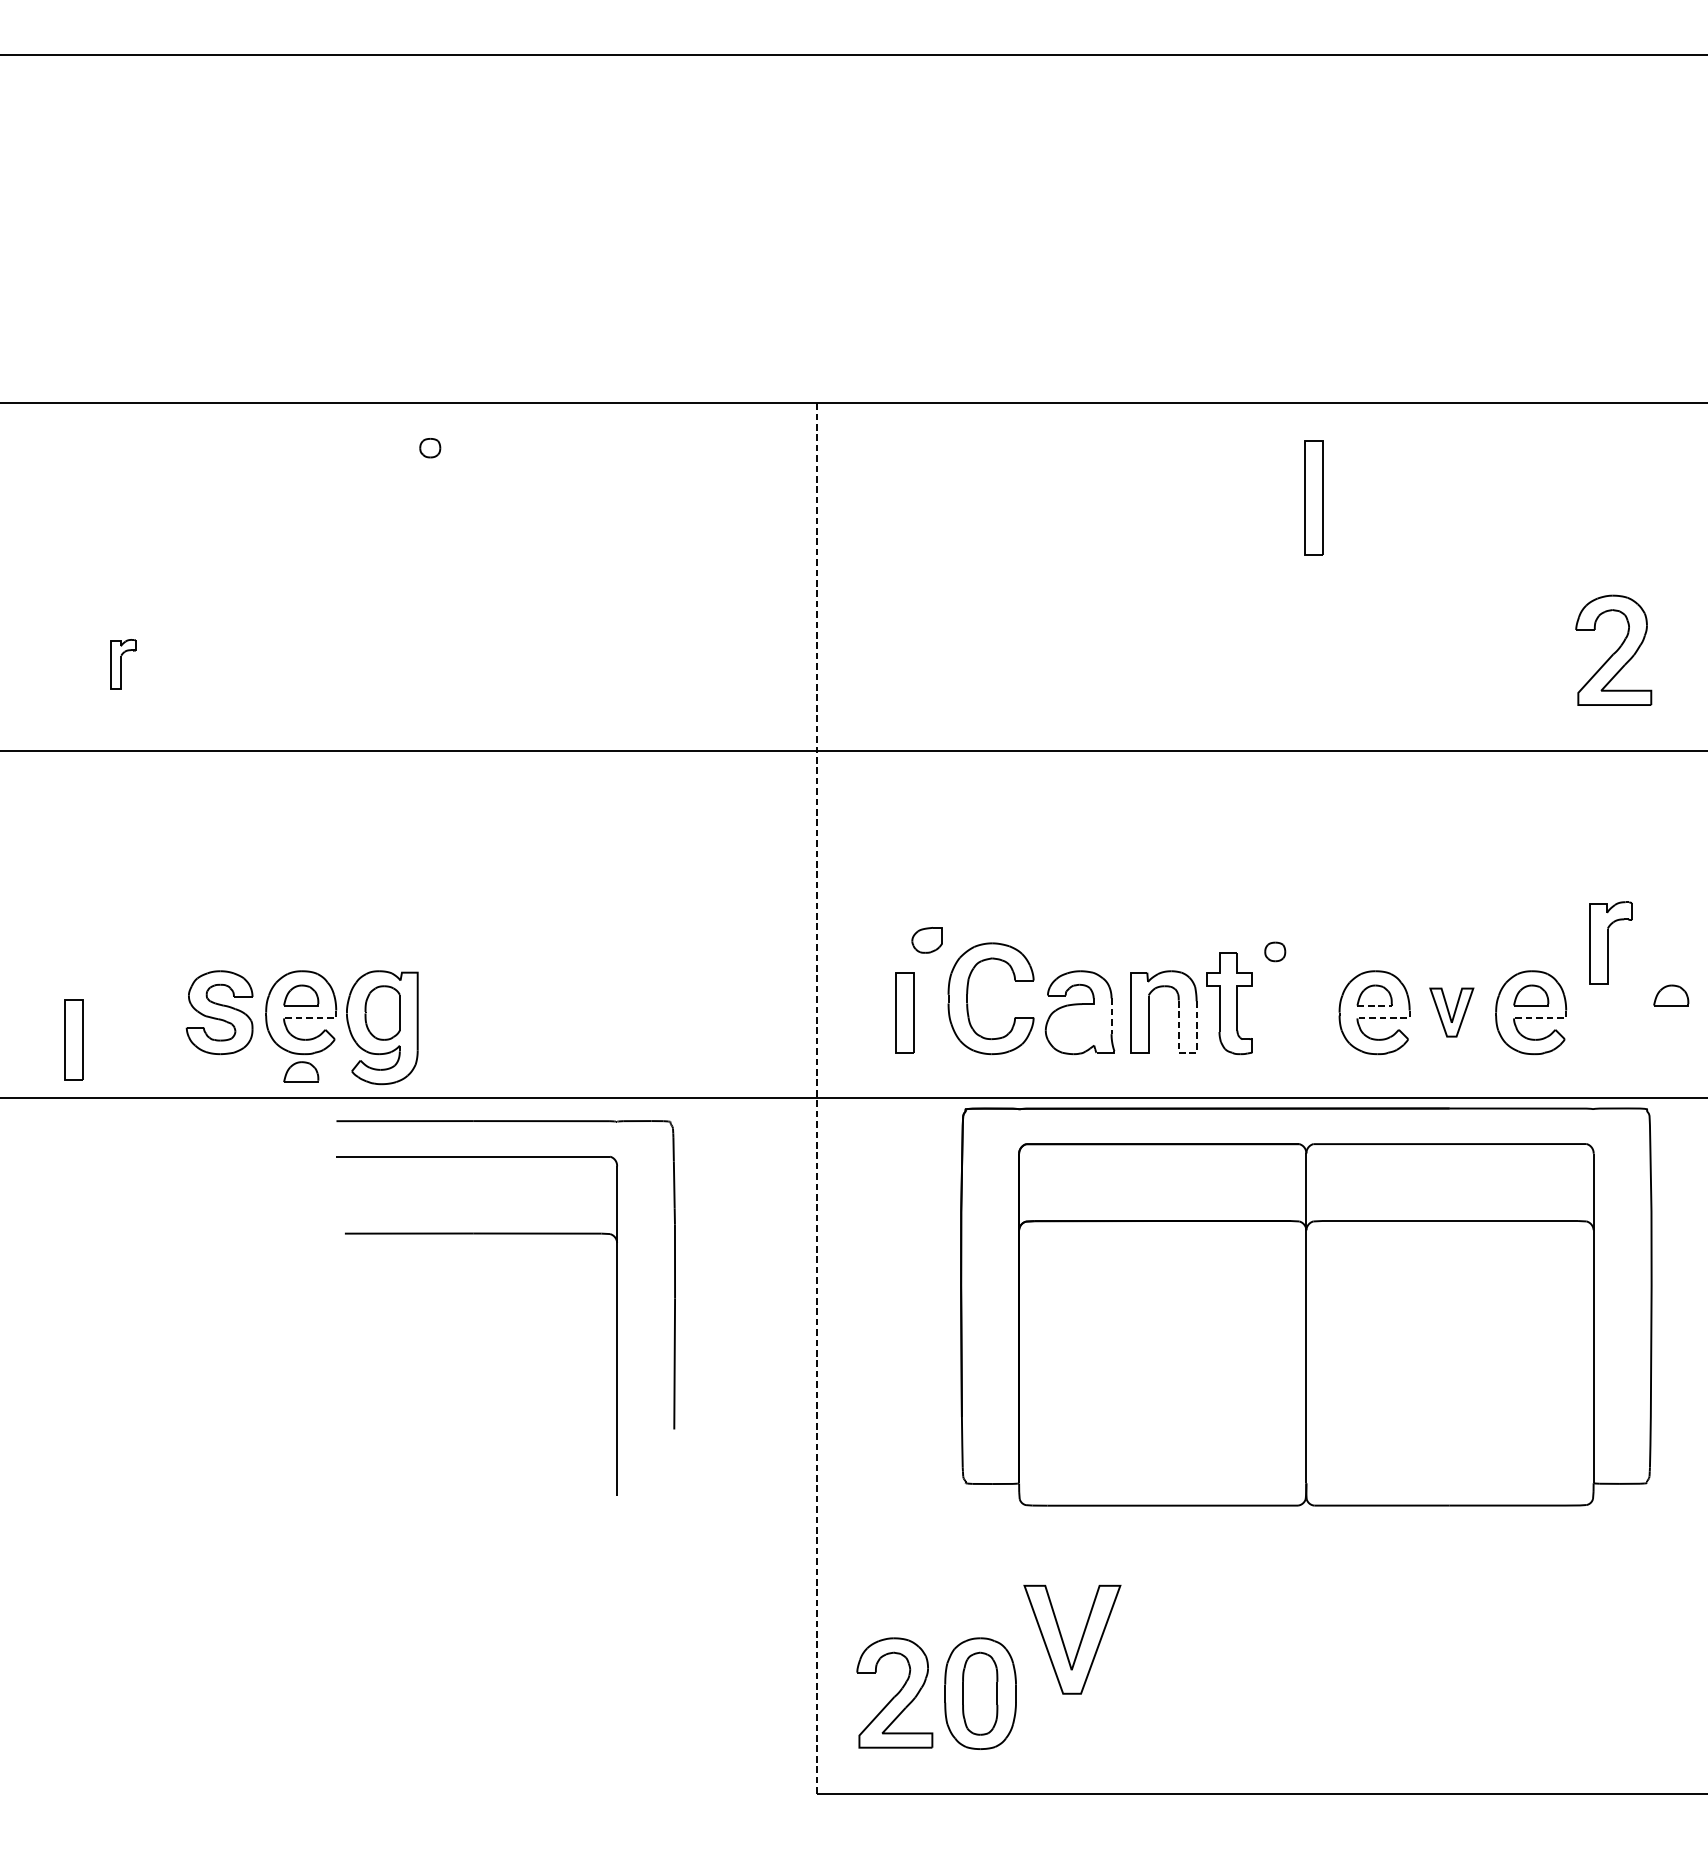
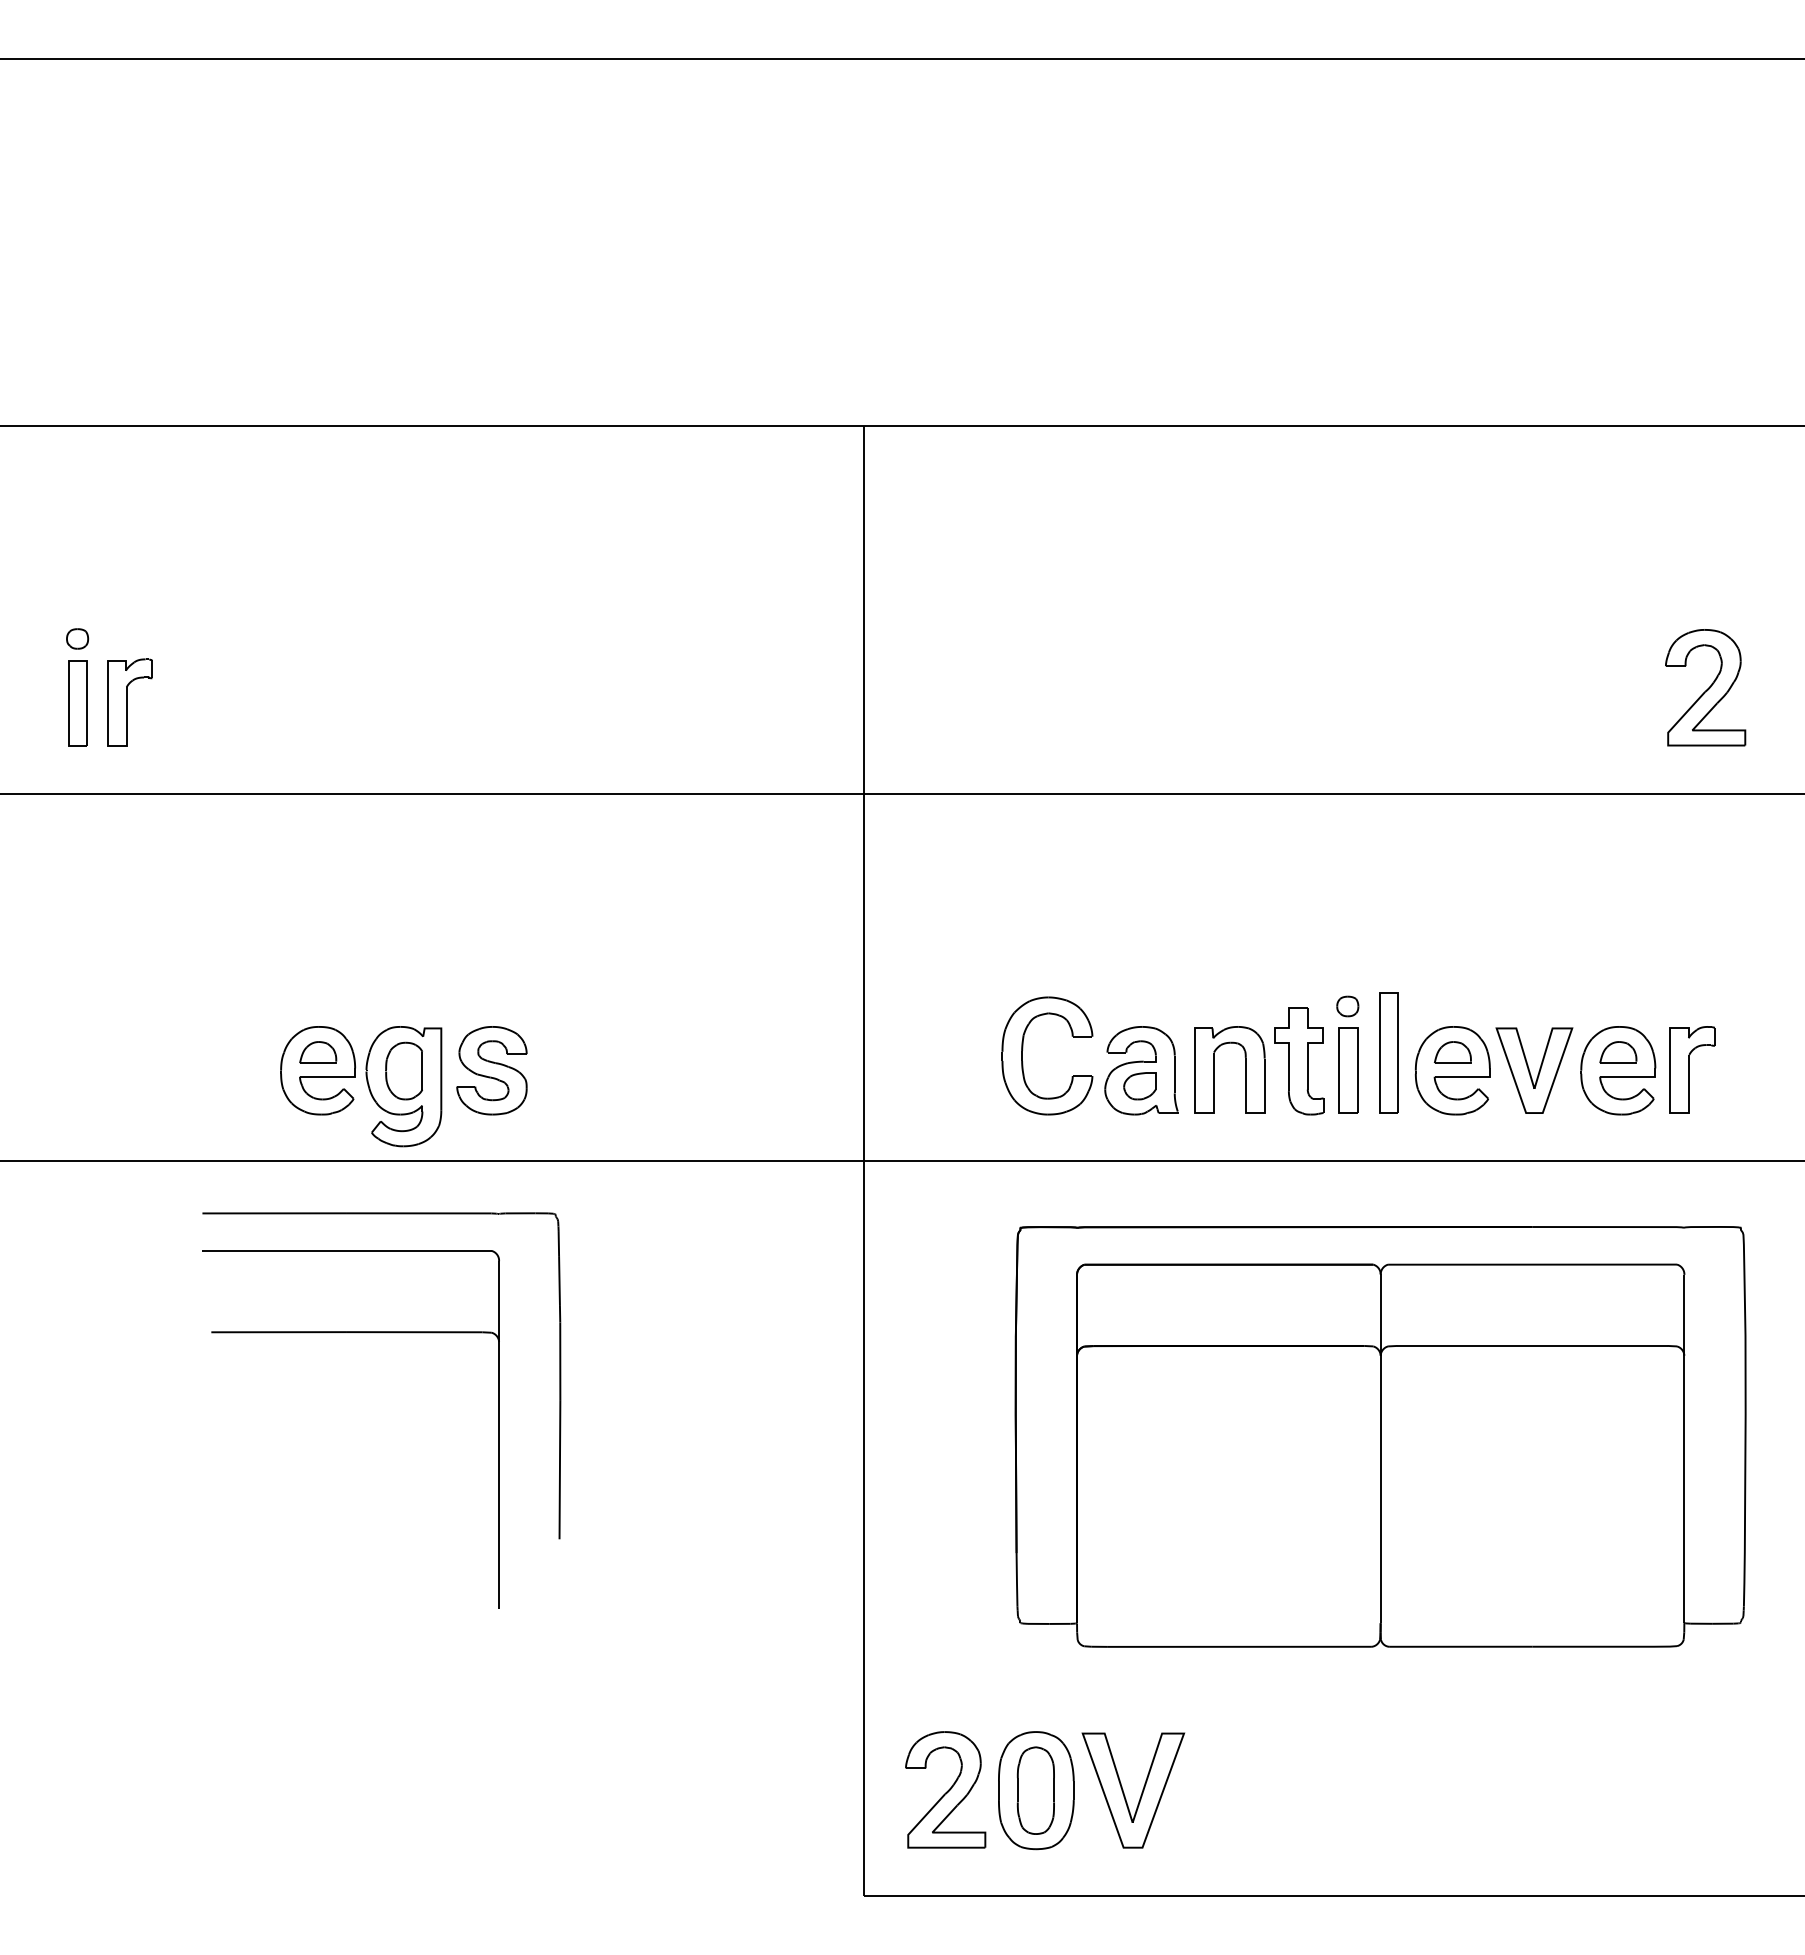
part: (430, 447) -> (77, 638), moved
part: (1313, 497) -> (1388, 1052), moved
part: (122, 664) -> (129, 702), size x1.67
part: (926, 940) -> (1139, 1086), moved
part: (1610, 942) -> (1692, 1069), moved
part: (1671, 995) -> (1766, 1052), removed
line: (1376, 1005) -> (1454, 1063), dashed -> solid
part: (219, 1012) -> (491, 1070), moved
part: (905, 1012) -> (1348, 1070), moved
part: (1451, 1012) -> (1534, 1070), size x1.67
line: (1111, 1016) -> (1174, 1074), dashed -> solid
line: (314, 1018) -> (332, 1076), dashed -> solid
line: (1388, 1018) -> (1467, 1076), dashed -> solid
line: (1544, 1018) -> (1632, 1076), dashed -> solid
part: (73, 1039) -> (77, 703), moved
line: (1186, 1053) -> (1254, 1113), dashed -> solid
part: (301, 1072) -> (318, 1133), removed
line: (817, 1097) -> (863, 1160), dashed -> solid
part: (505, 1234) -> (381, 1333), moved
part: (1306, 1306) -> (1380, 1436), moved
part: (1080, 1641) -> (1141, 1792), moved

